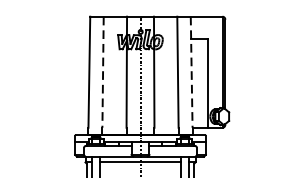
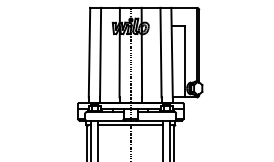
line: (102, 72) -> (100, 52), dashed -> solid
line: (192, 72) -> (172, 52), dashed -> solid

